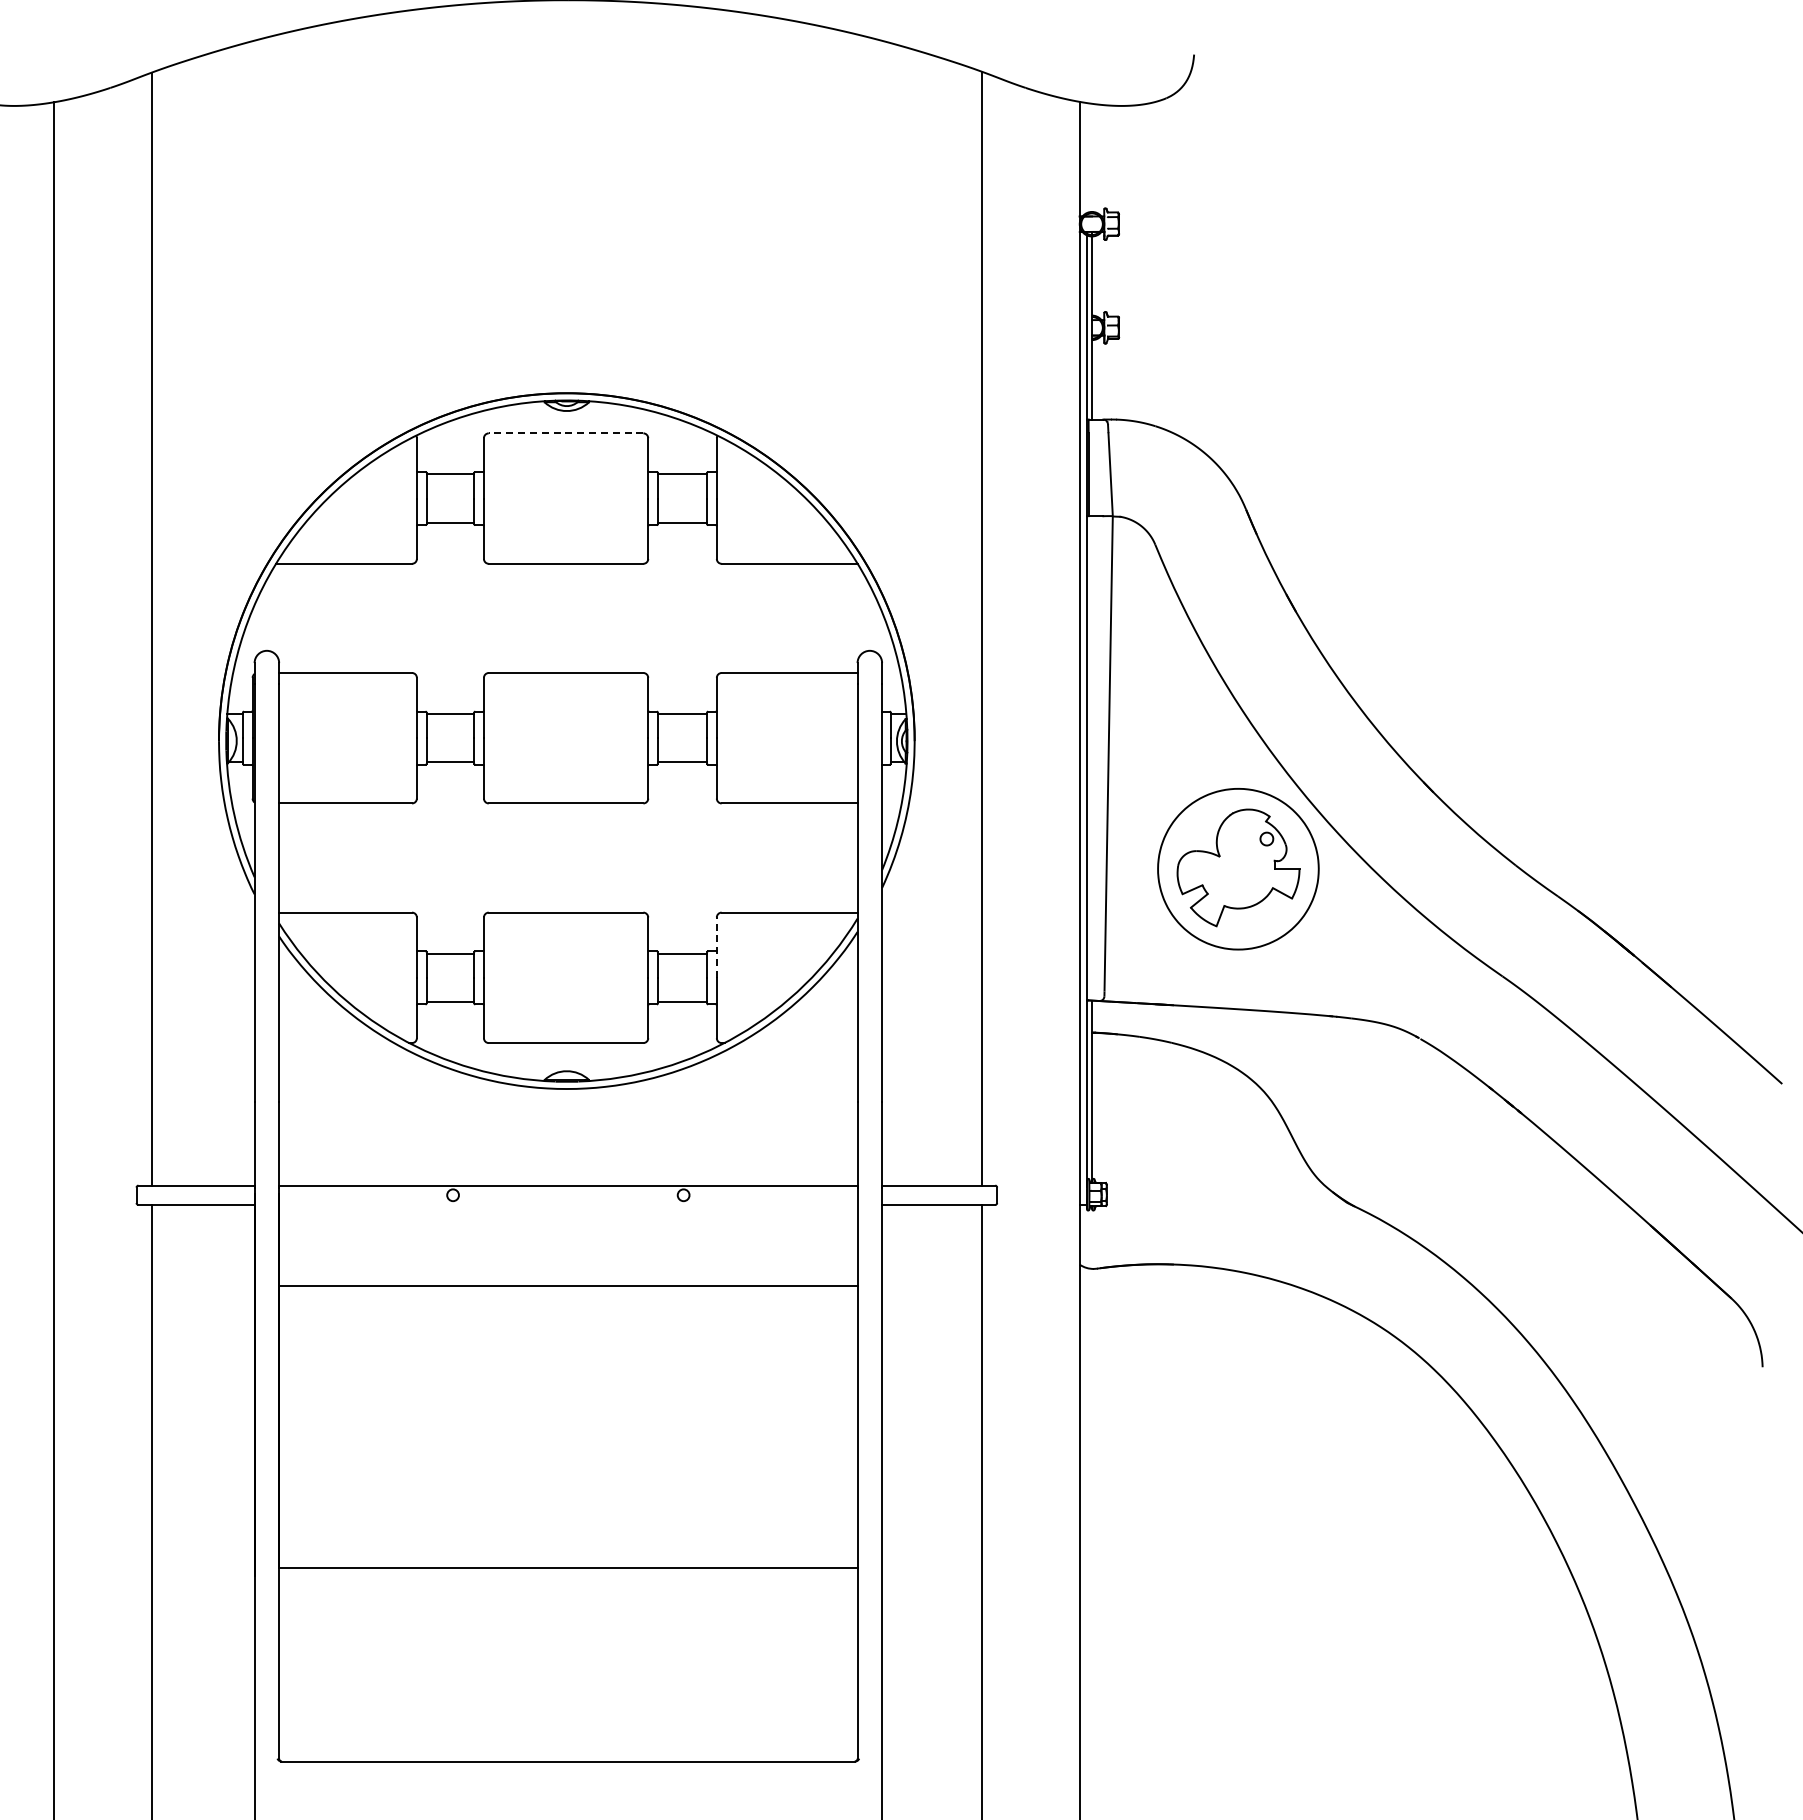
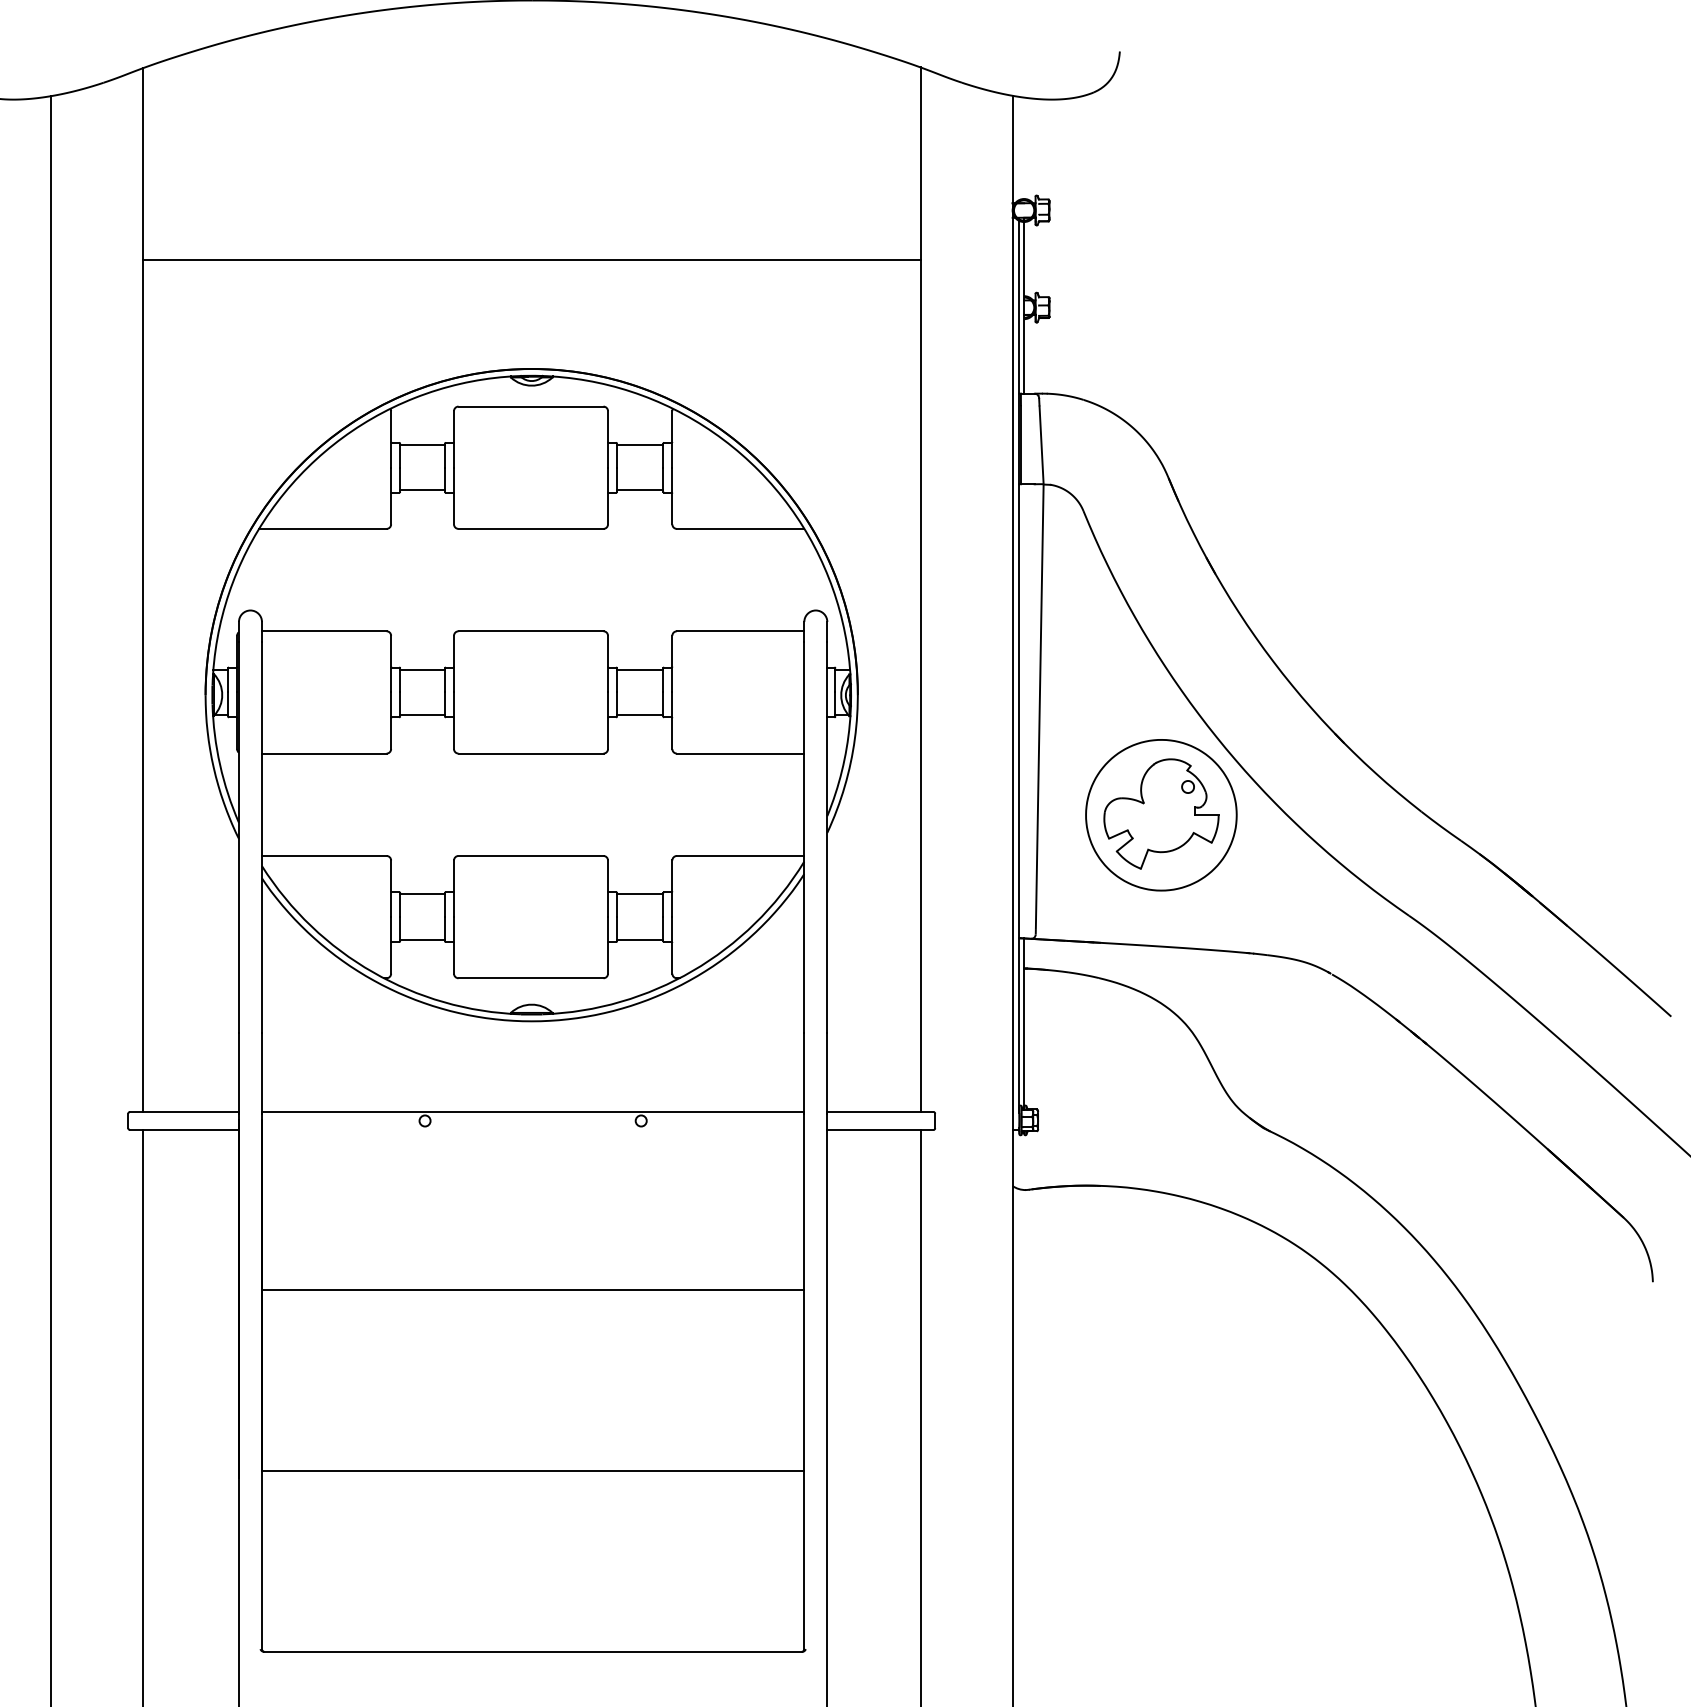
line: (566, 277) -> (531, 260), added
line: (565, 433) -> (530, 406), dashed -> solid
line: (716, 947) -> (672, 888), dashed -> solid
line: (568, 1286) -> (533, 1289), moved

